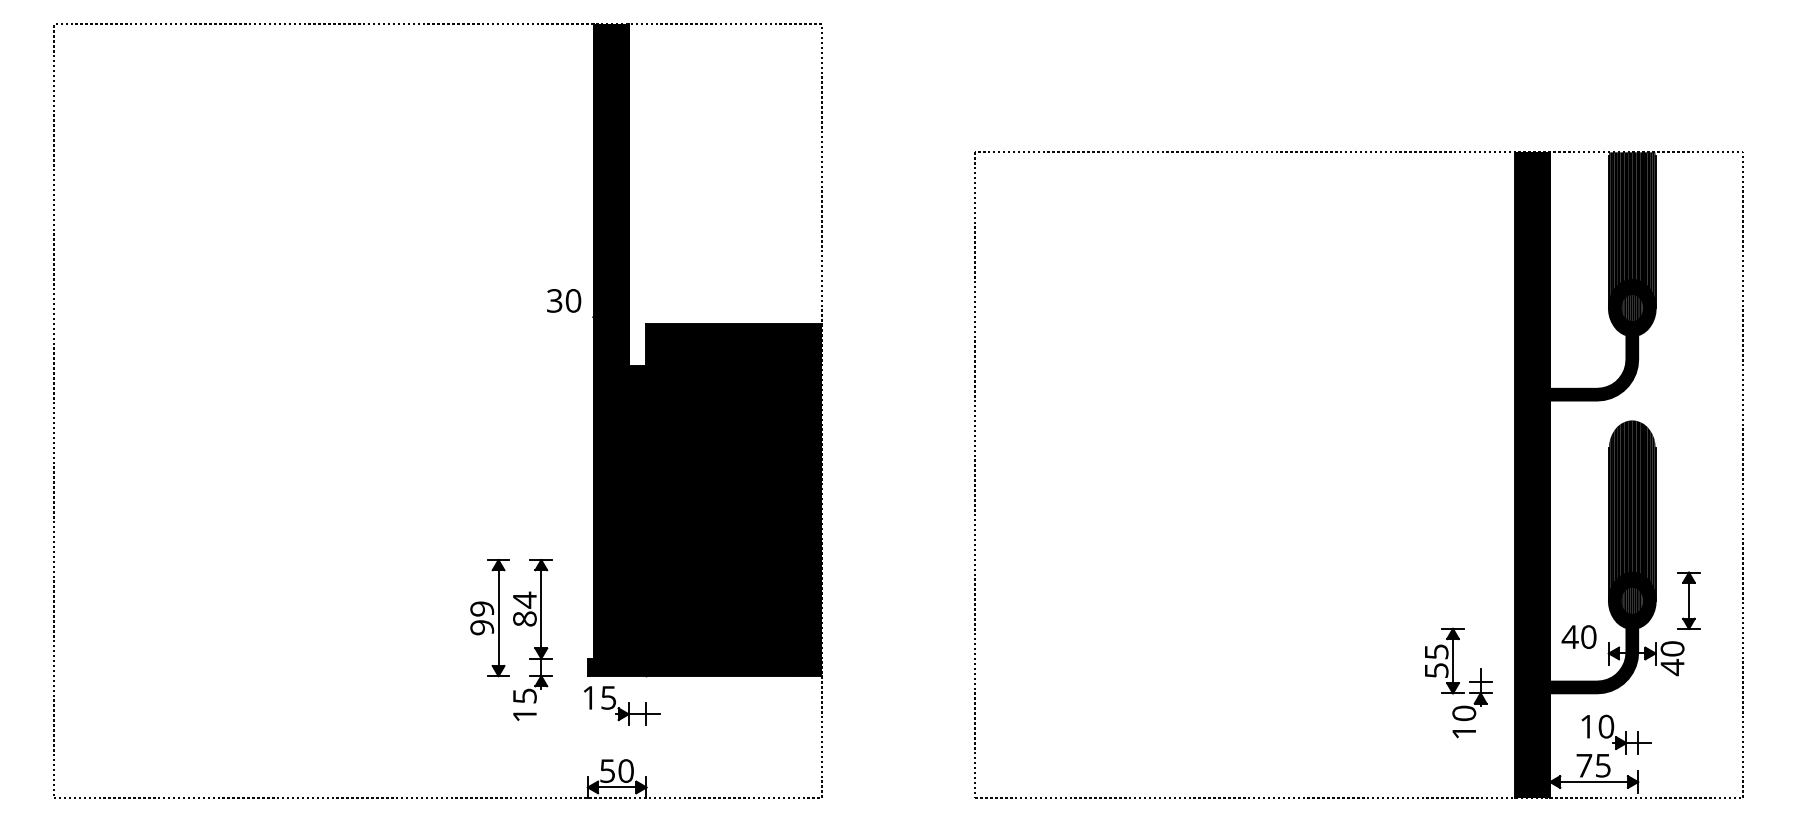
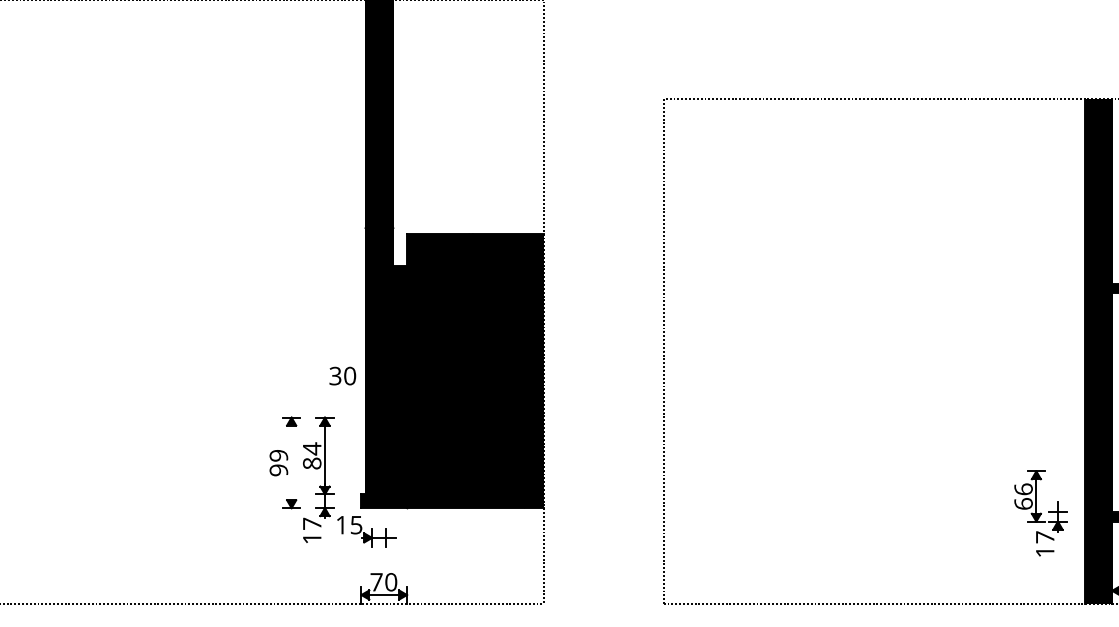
text: (564, 300) -> (343, 375), moved
line: (498, 618) -> (291, 463), removed
text: (1436, 661) -> (1023, 496), 55 -> 66
text: (524, 695) -> (311, 523), 15 -> 17
part: (622, 705) -> (367, 531), moved
text: (1464, 713) -> (1045, 537), 10 -> 17
text: (607, 770) -> (376, 581), 50 -> 70

